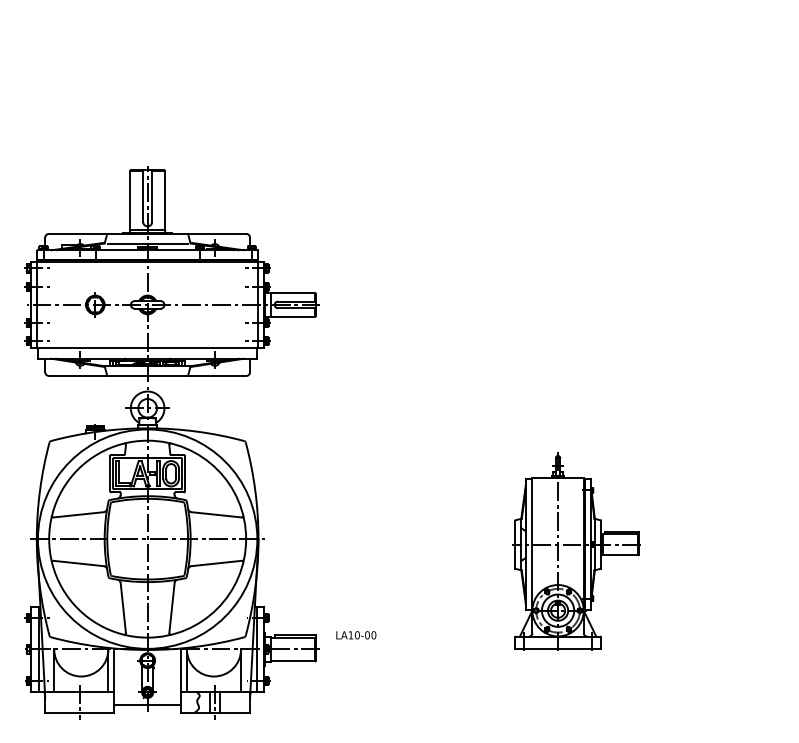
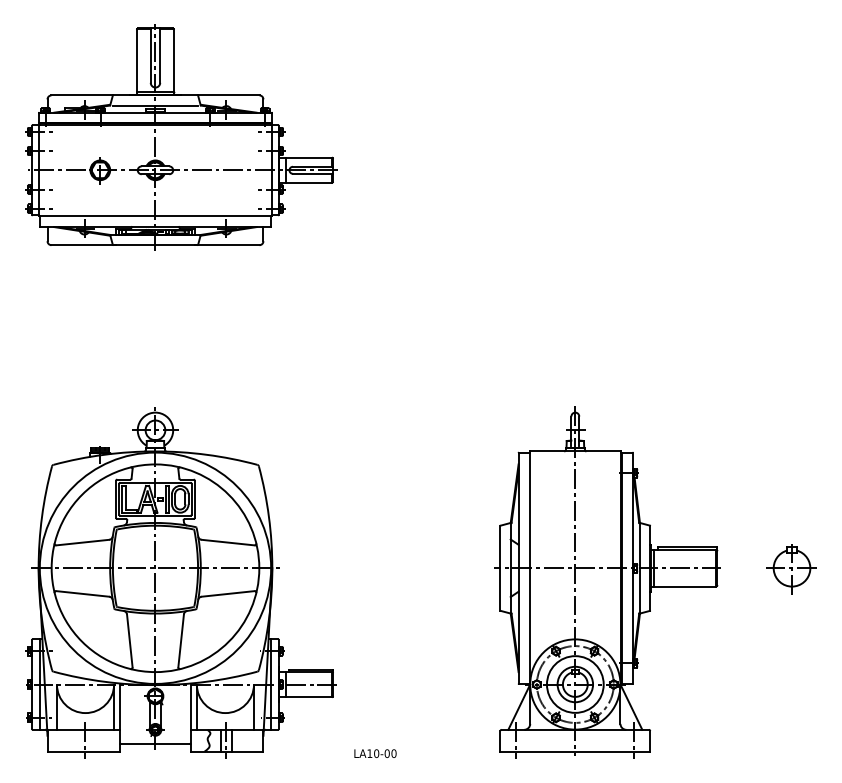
part: (172, 273) -> (181, 137), moved
part: (750, 540) -> (791, 569), added
part: (576, 552) -> (607, 582), size x1.67
text: (356, 635) -> (375, 753), moved

